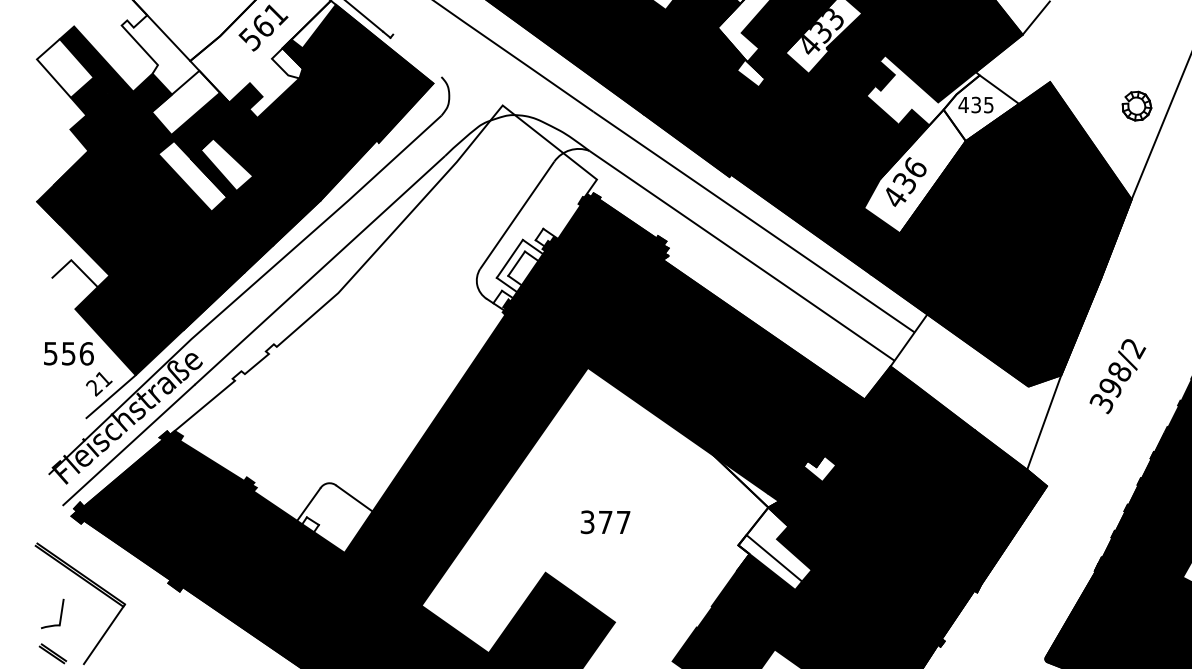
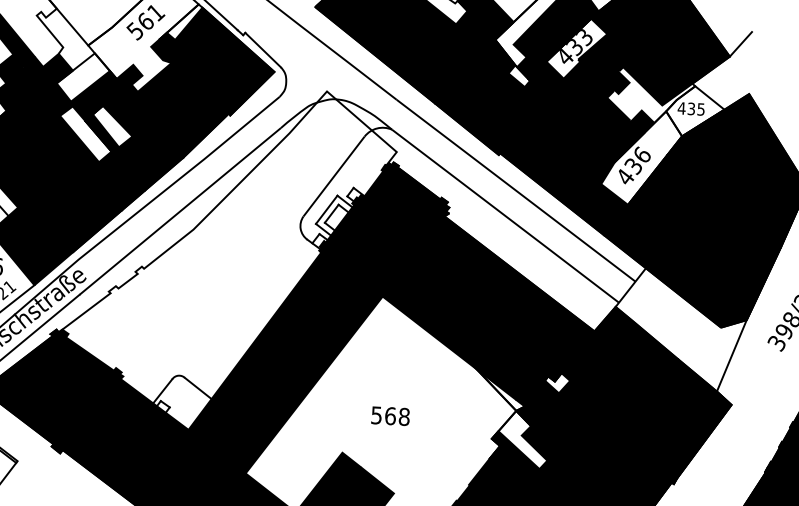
line: (417, 55) -> (263, 49), added
fill: (286, 63) -> (162, 51), added
text: (605, 522) -> (390, 416), 377 -> 568
fill: (770, 562) -> (515, 453), added

